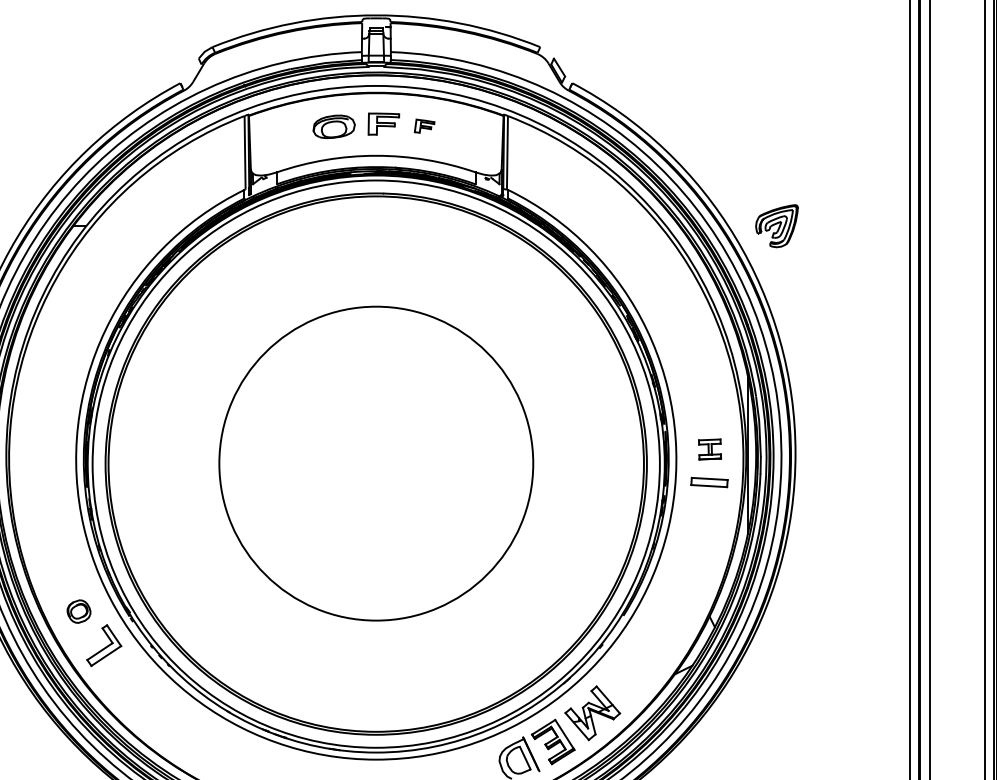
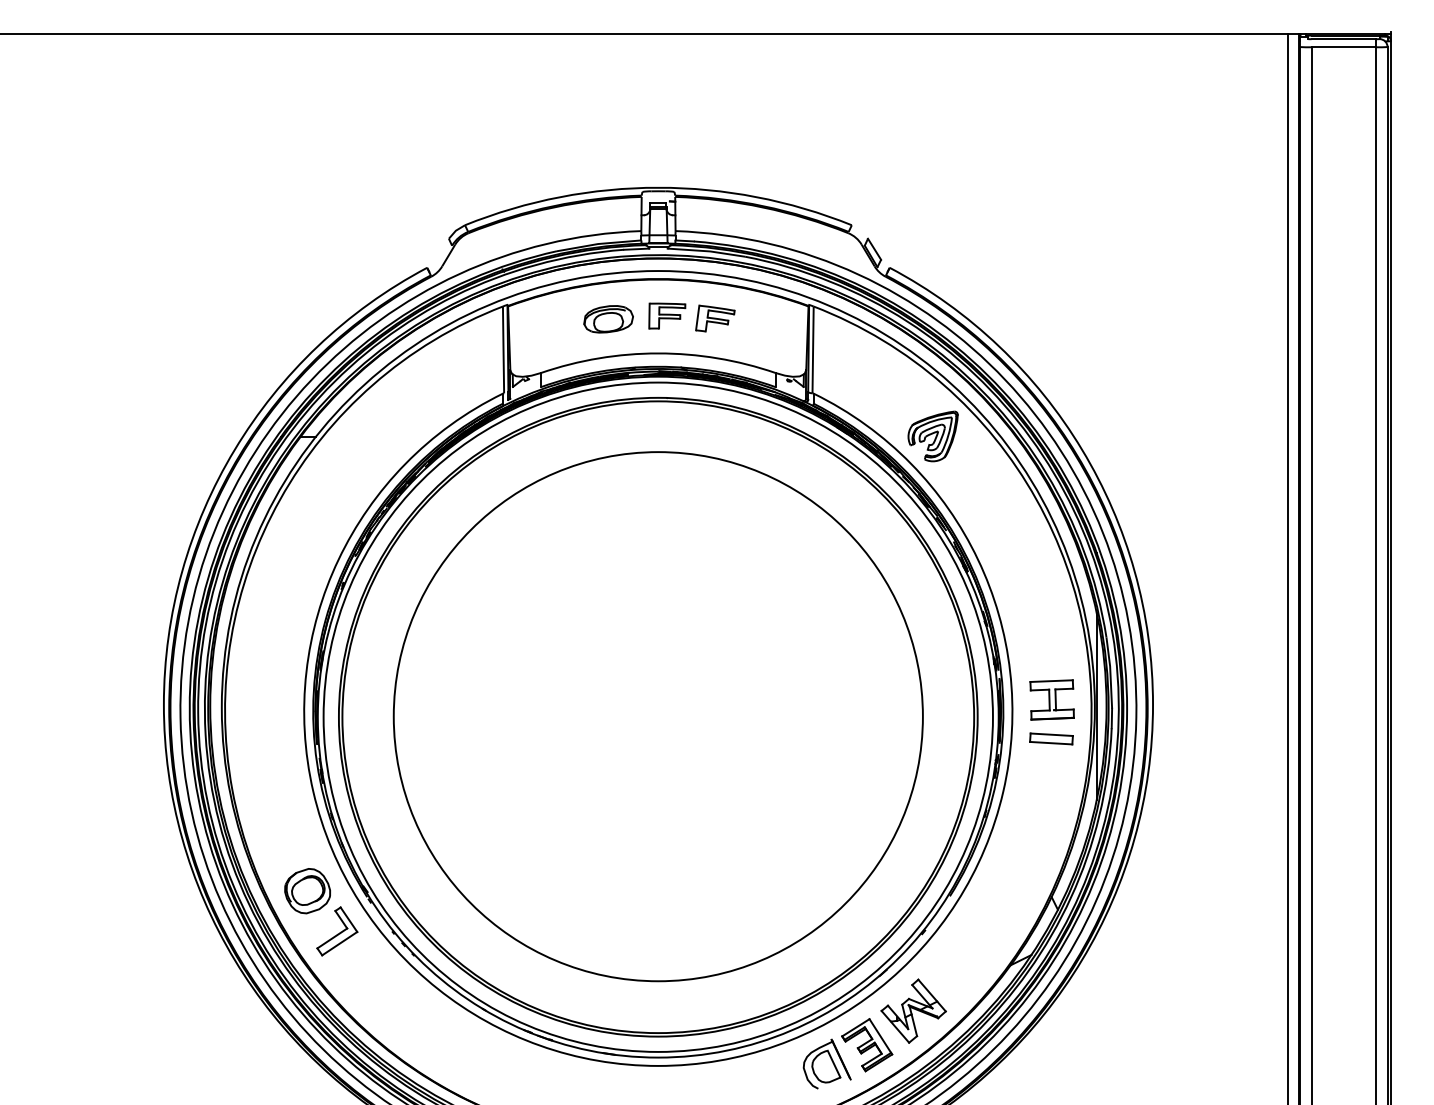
part: (424, 126) -> (715, 318), size x1.67
part: (776, 226) -> (932, 436), moved
part: (709, 449) -> (1051, 699), size x1.67
circle: (375, 463) -> (657, 716), size x1.43
part: (78, 611) -> (307, 891), size x1.67

